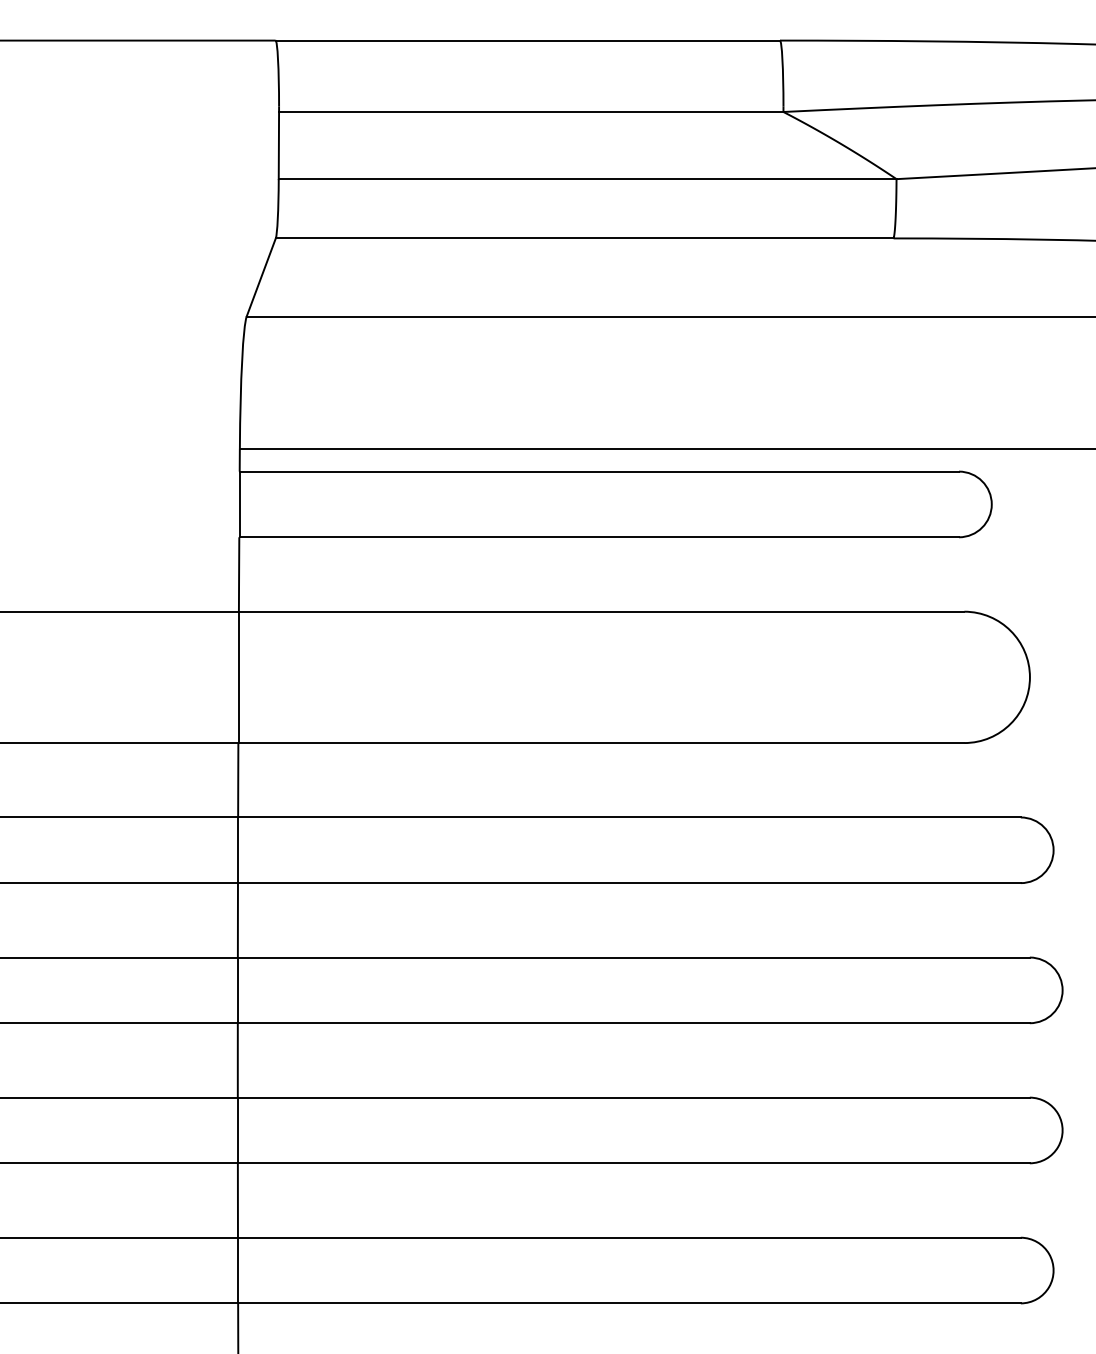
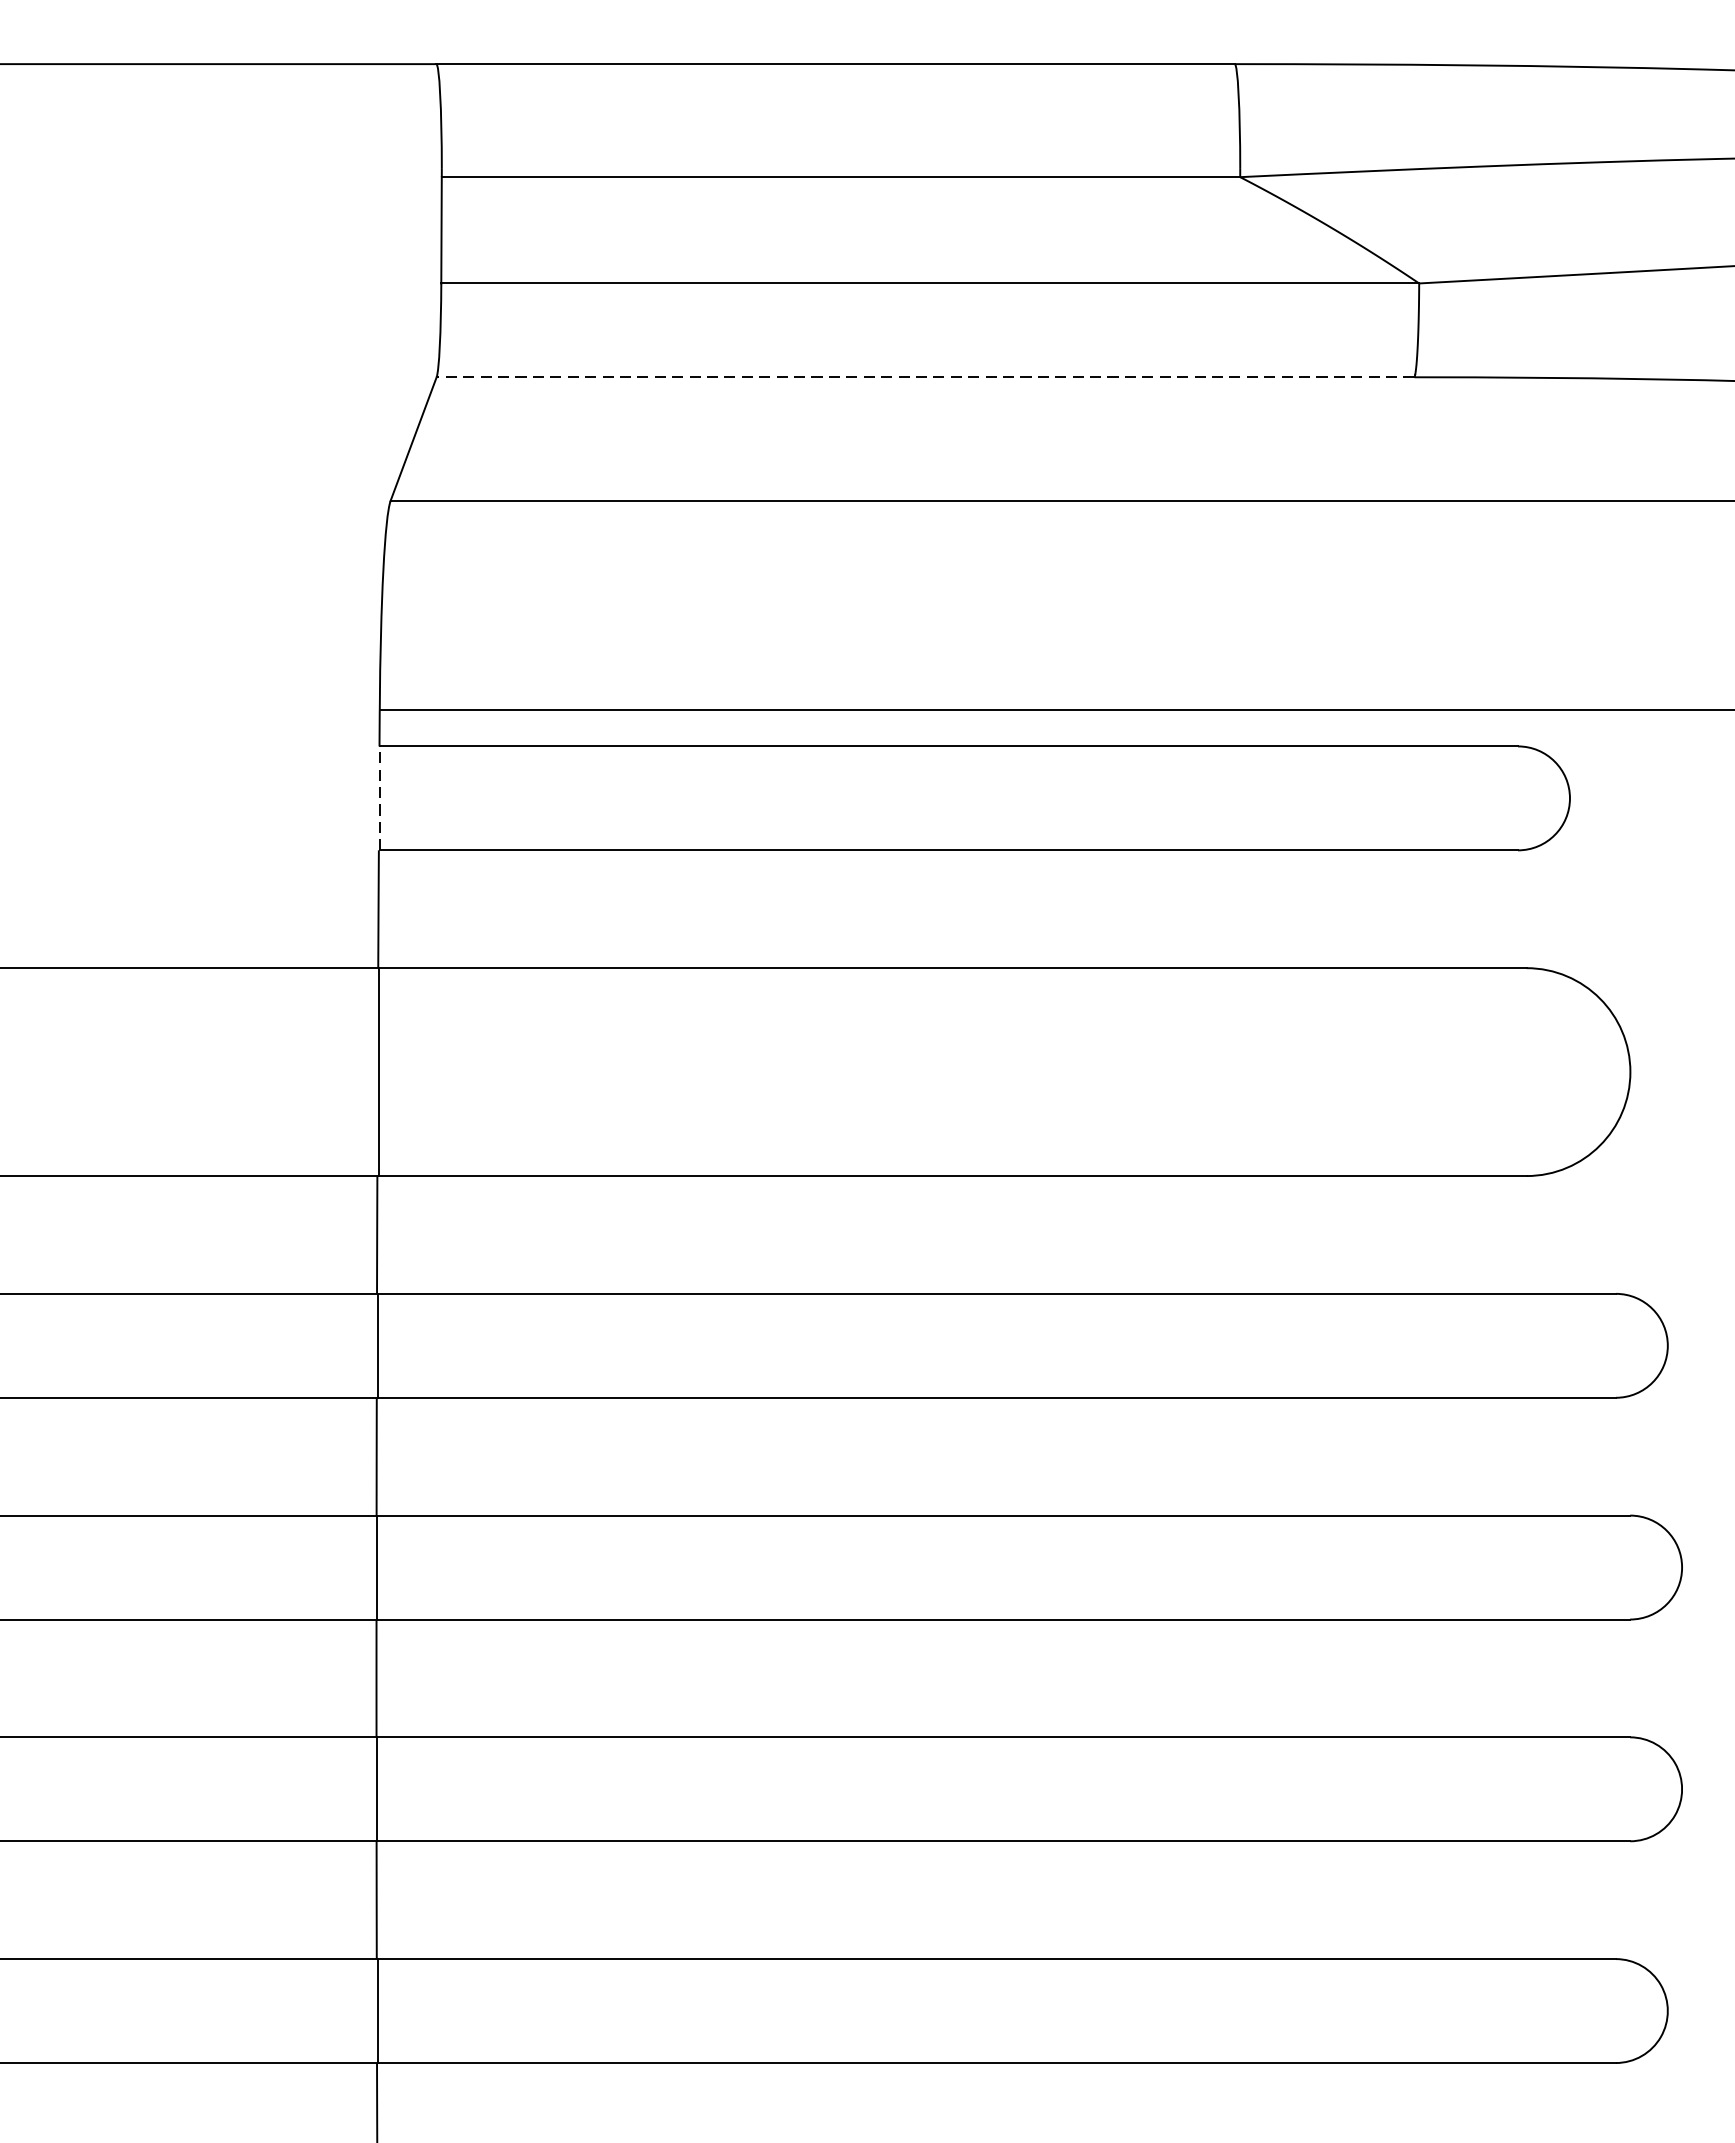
line: (584, 238) -> (925, 377), solid -> dashed
line: (239, 504) -> (379, 798), solid -> dashed

